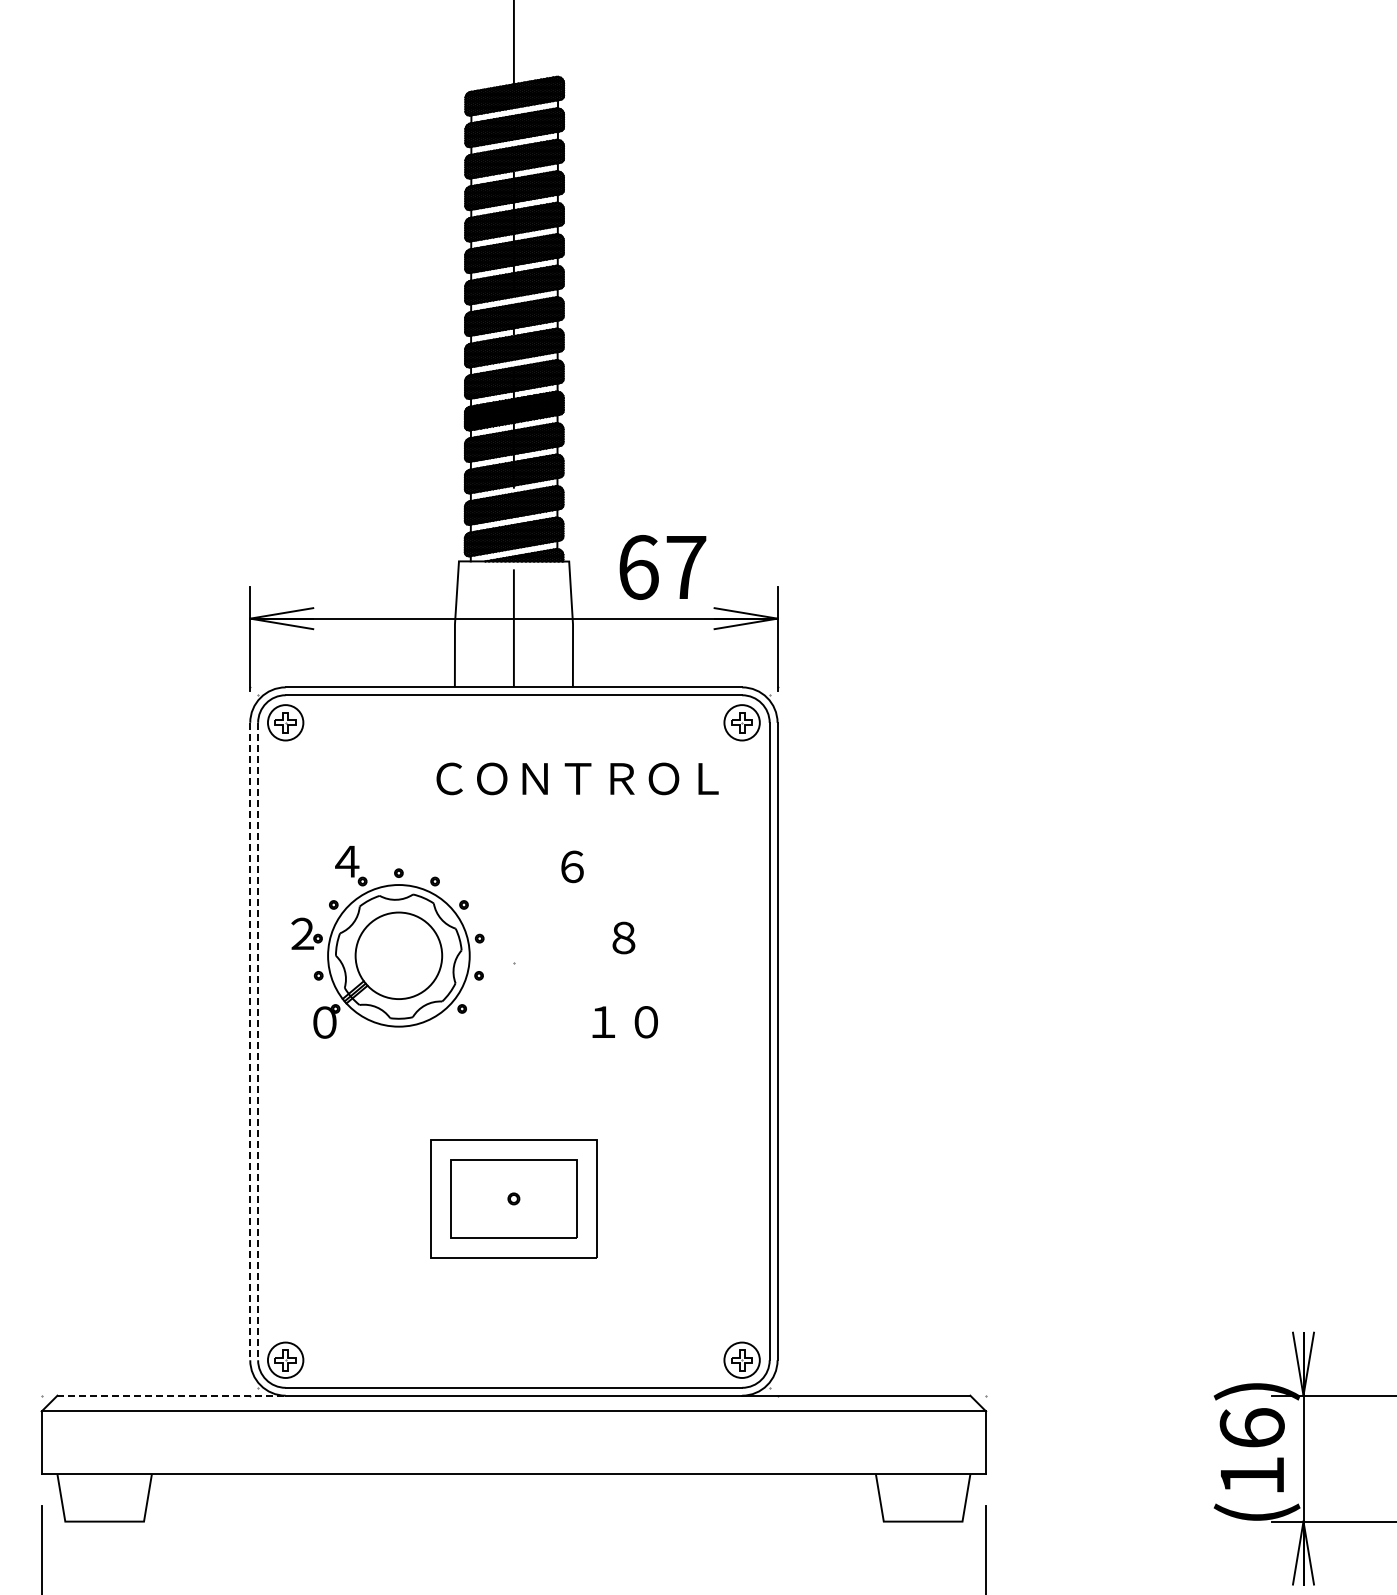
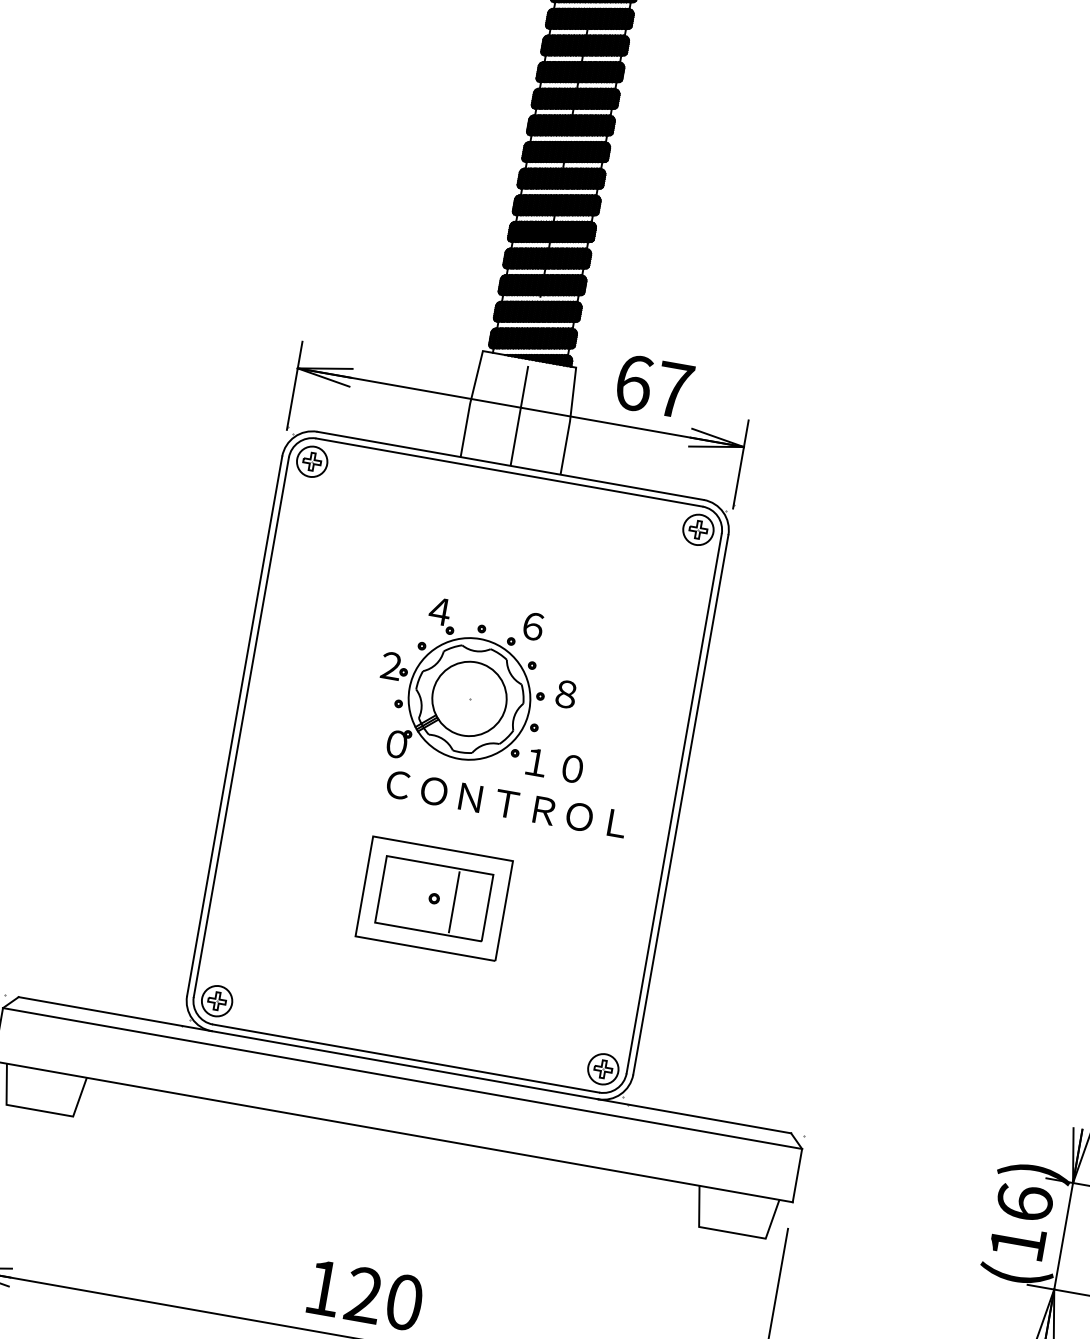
text: (577, 778) -> (506, 803), moved
part: (387, 942) -> (461, 685), moved
line: (250, 1041) -> (234, 726), dashed -> solid
line: (258, 1041) -> (241, 727), dashed -> solid
line: (537, 1198) -> (454, 901), added
line: (172, 1395) -> (116, 1014), dashed -> solid

